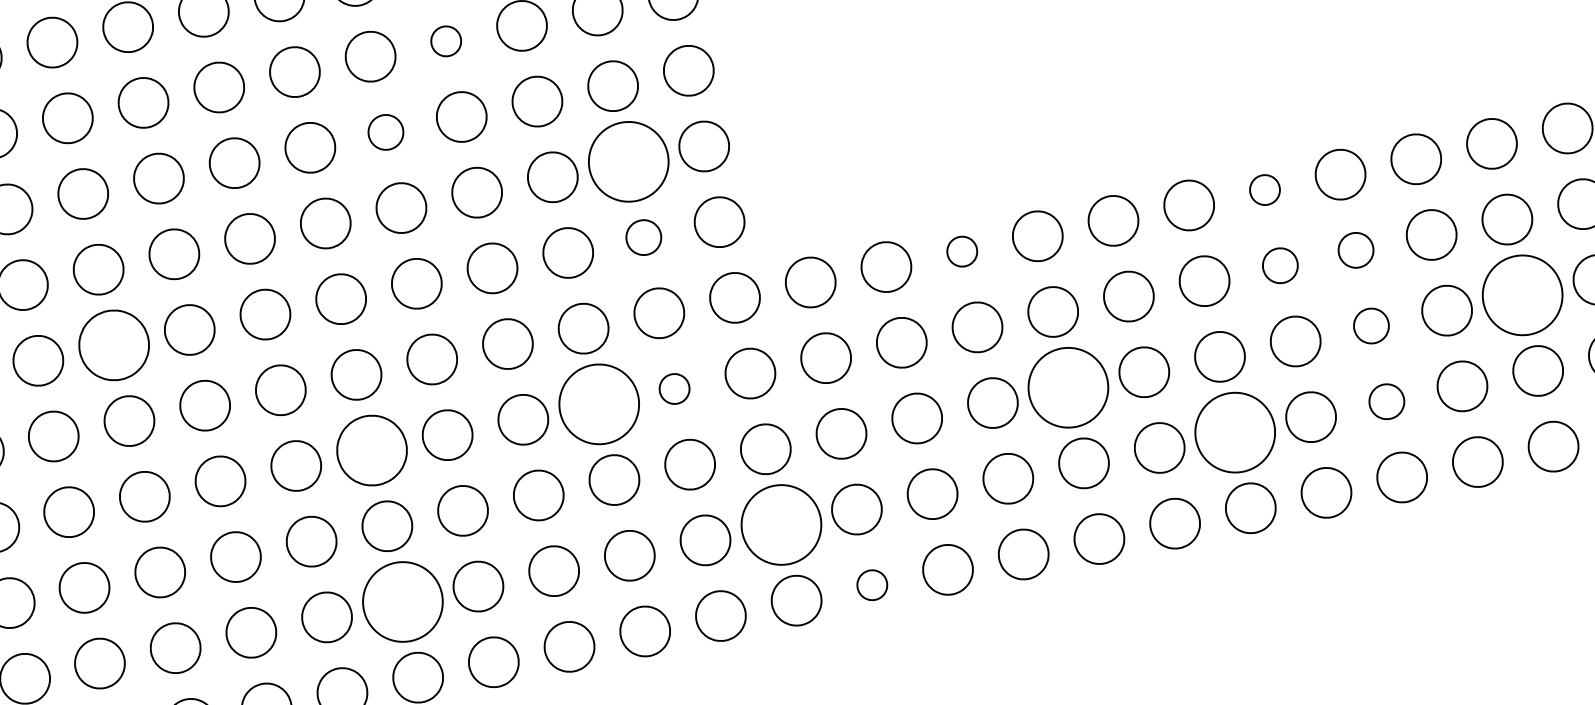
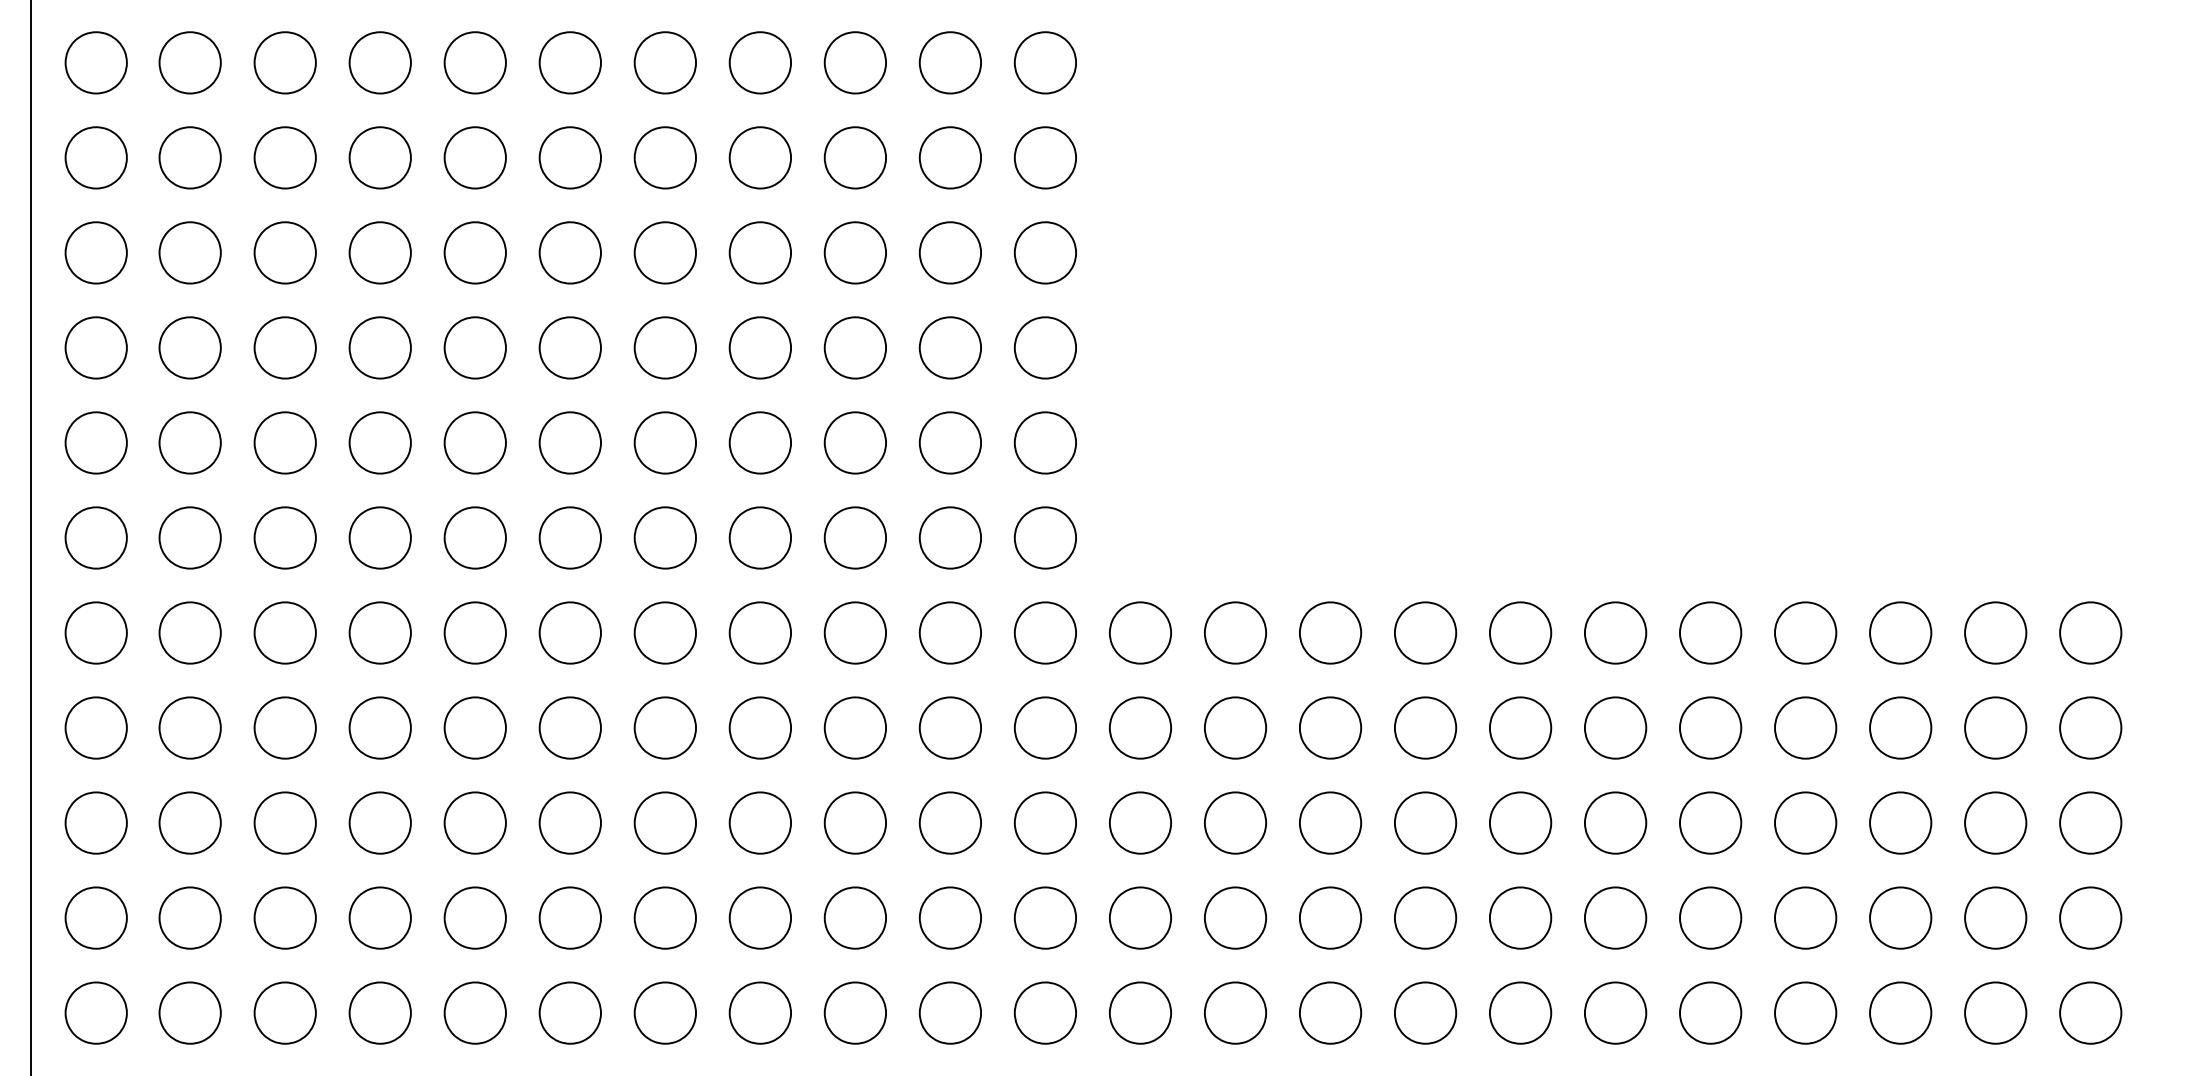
part: (445, 41) -> (759, 252), size x1.67
part: (385, 132) -> (664, 347), size x1.43
part: (627, 161) -> (949, 442), size x0.62
part: (1264, 189) -> (1710, 632), size x1.67
part: (643, 237) -> (949, 537), size x1.43
part: (1355, 249) -> (1805, 727), size x1.43
part: (962, 251) -> (1330, 632), size x1.67
part: (1280, 265) -> (1710, 727), size x1.43
part: (1522, 294) -> (1995, 822), size x0.62
part: (1371, 325) -> (1805, 822), size x1.43
part: (113, 345) -> (284, 537), size x0.71
part: (1068, 387) -> (1425, 822), size x0.62
part: (673, 388) -> (949, 727), size x1.67
part: (1386, 401) -> (1805, 917), size x1.43
part: (598, 404) -> (854, 727), size x0.62
part: (1235, 432) -> (1615, 917), size x0.62
part: (371, 450) -> (569, 727), size x0.71
part: (780, 524) -> (1044, 917), size x0.62
part: (872, 584) -> (1140, 1012), size x1.67
part: (401, 601) -> (569, 917), size x0.62

